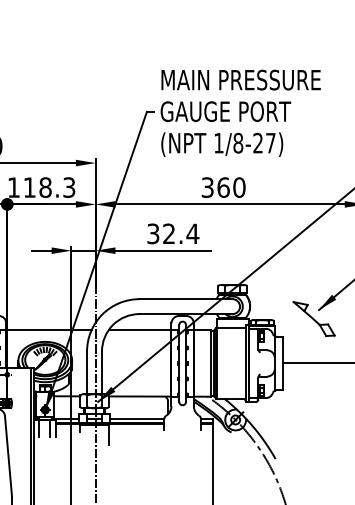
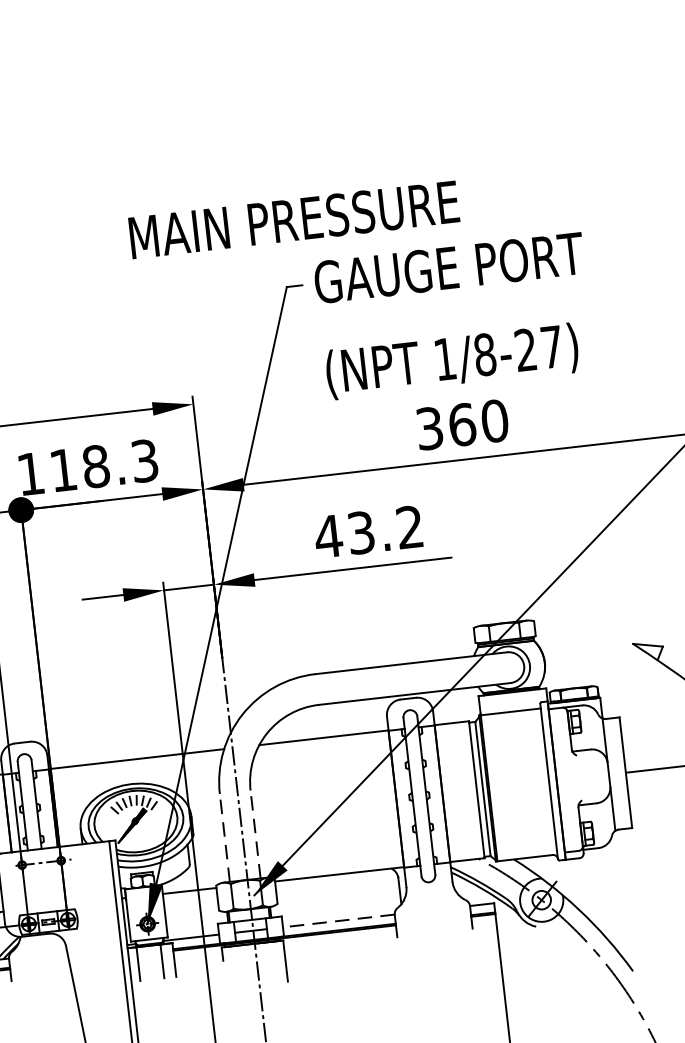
text: (240, 79) -> (292, 218), moved
text: (222, 144) -> (452, 361), moved
text: (172, 233) -> (368, 531), 32.4 -> 43.2
line: (87, 372) -> (225, 837), solid -> dashed
line: (102, 372) -> (256, 833), solid -> dashed
line: (136, 418) -> (337, 920), solid -> dashed

